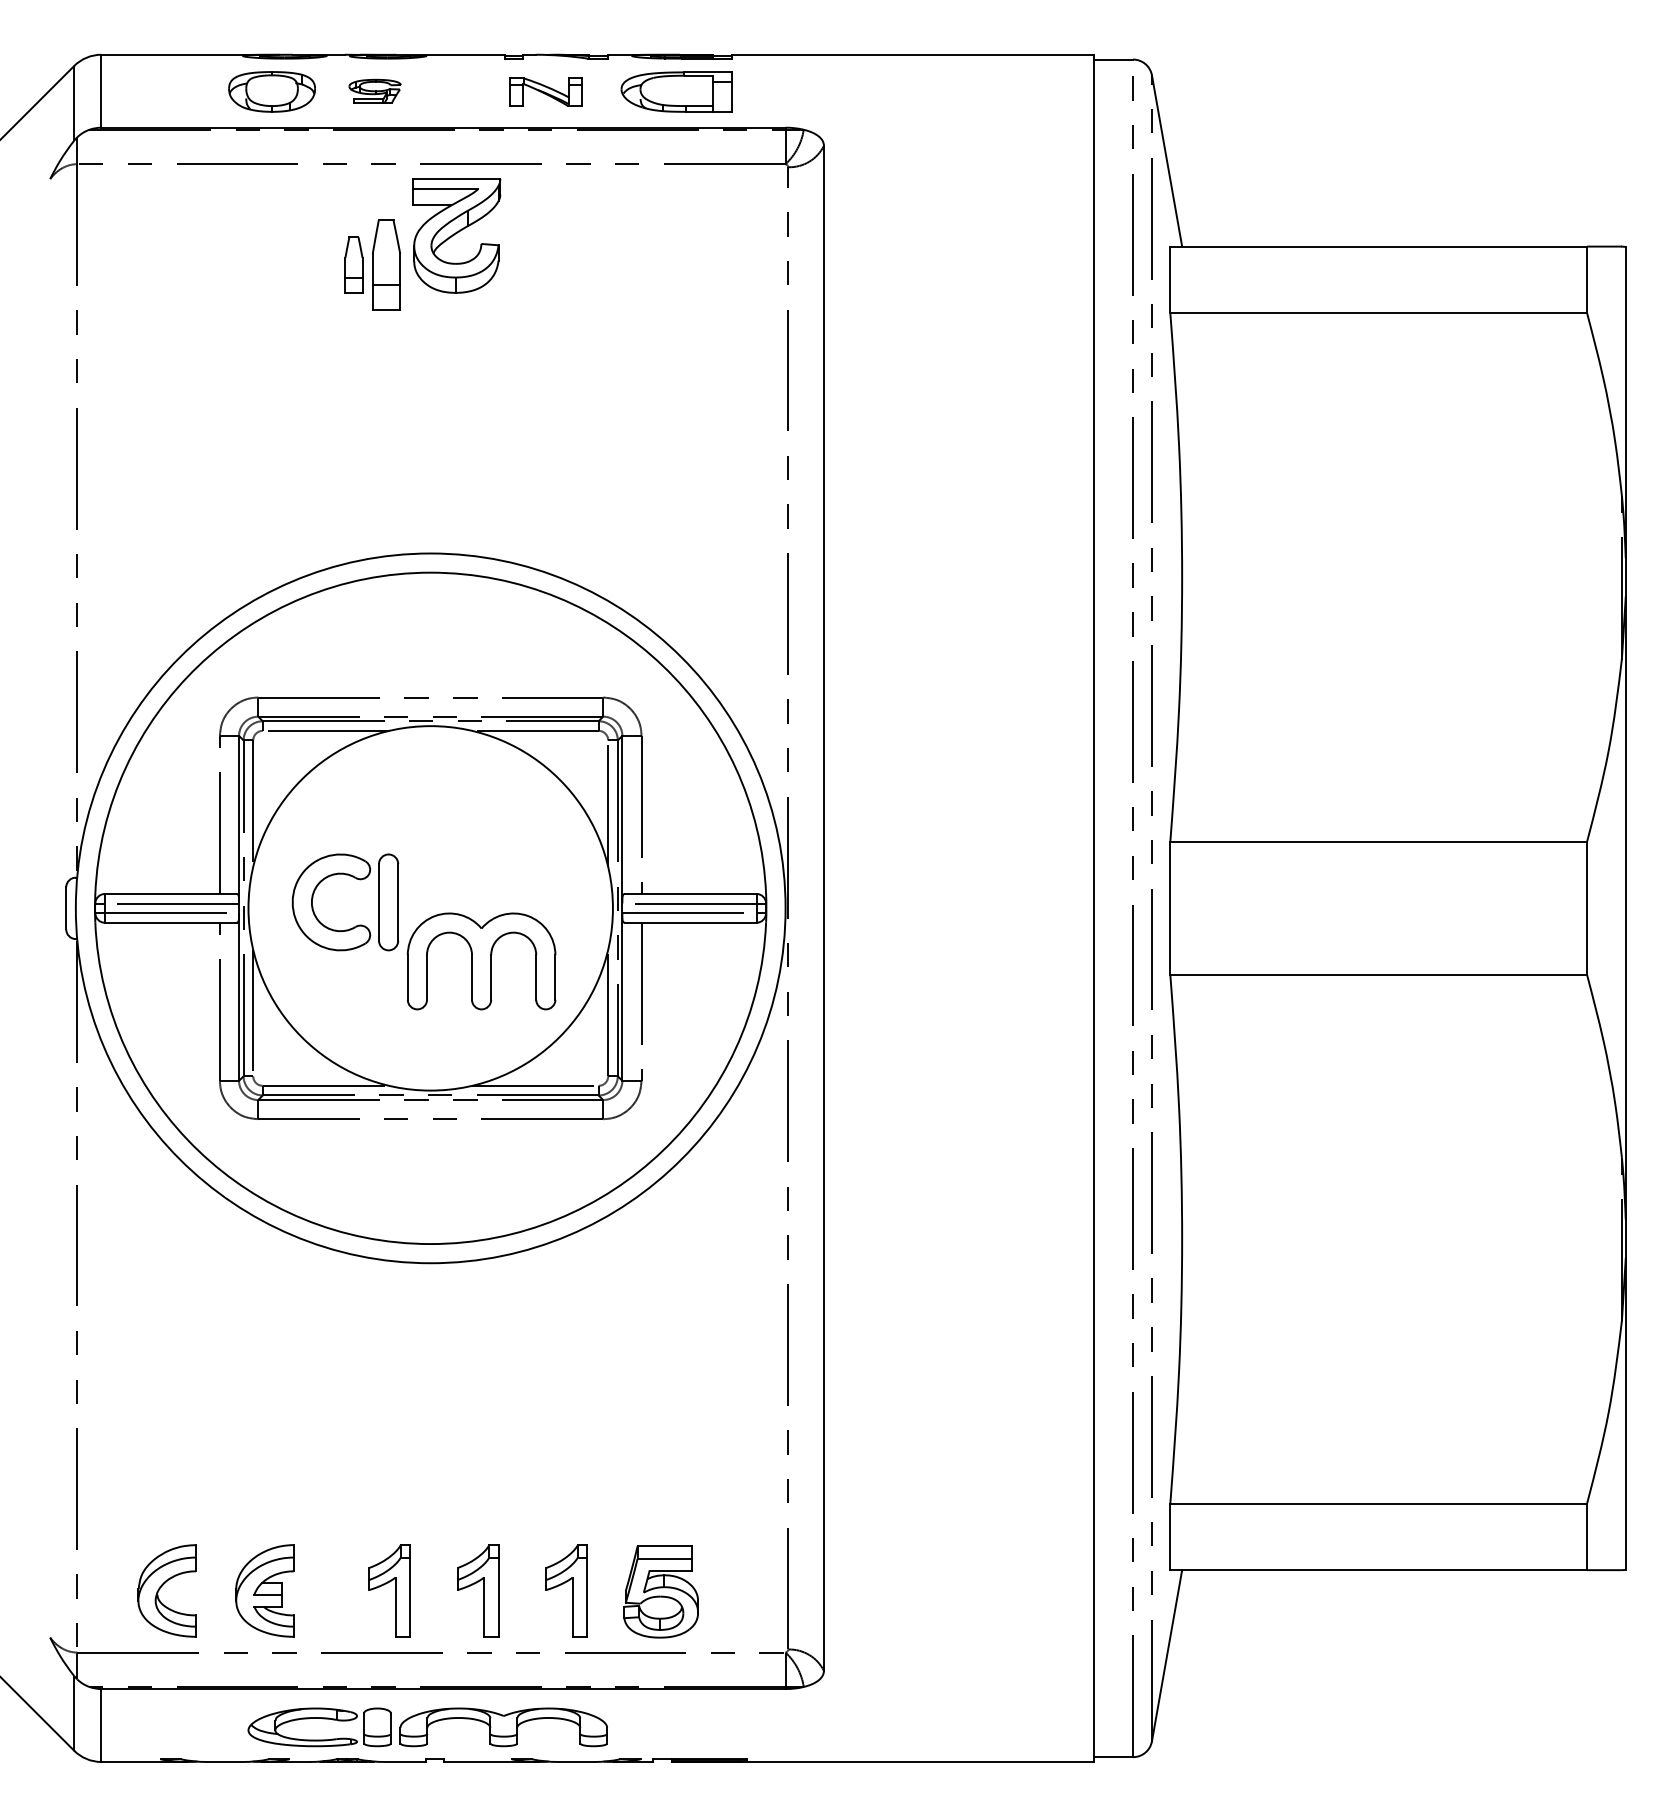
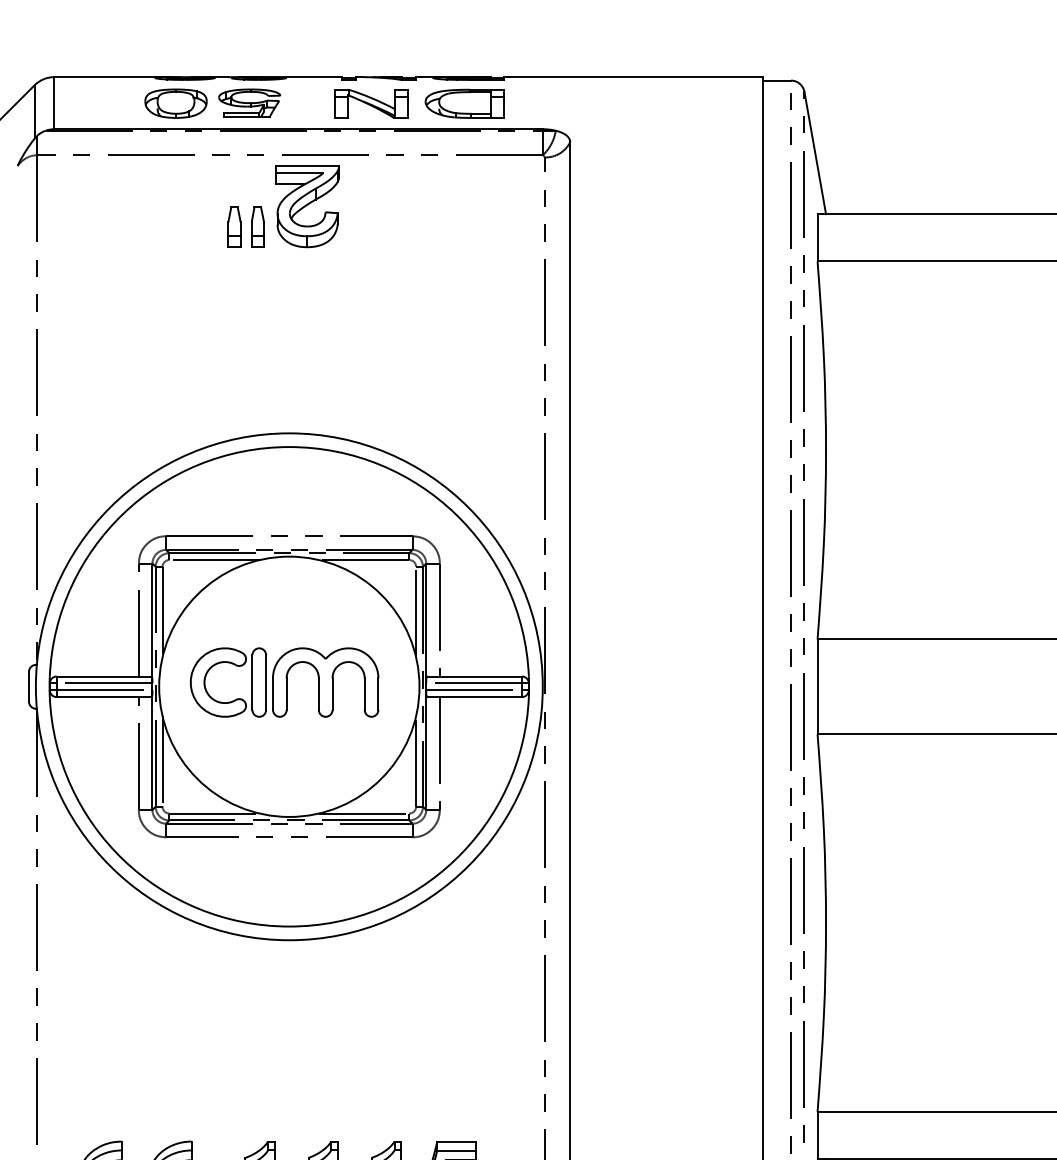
part: (374, 91) -> (249, 103), size x1.67
part: (545, 91) -> (371, 103), size x1.43
part: (386, 264) -> (257, 226), size x0.62
part: (481, 961) -> (325, 682), moved

